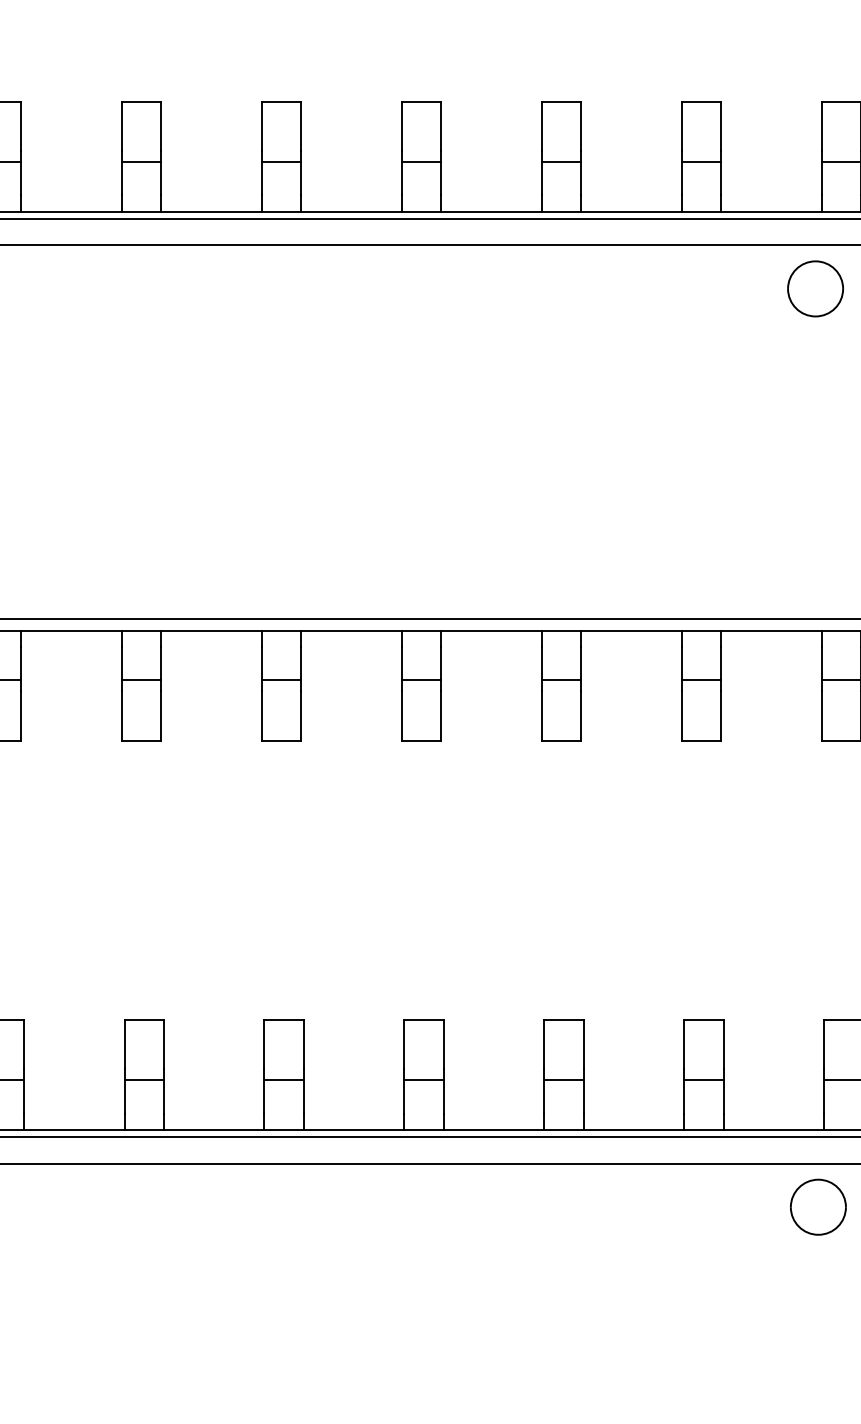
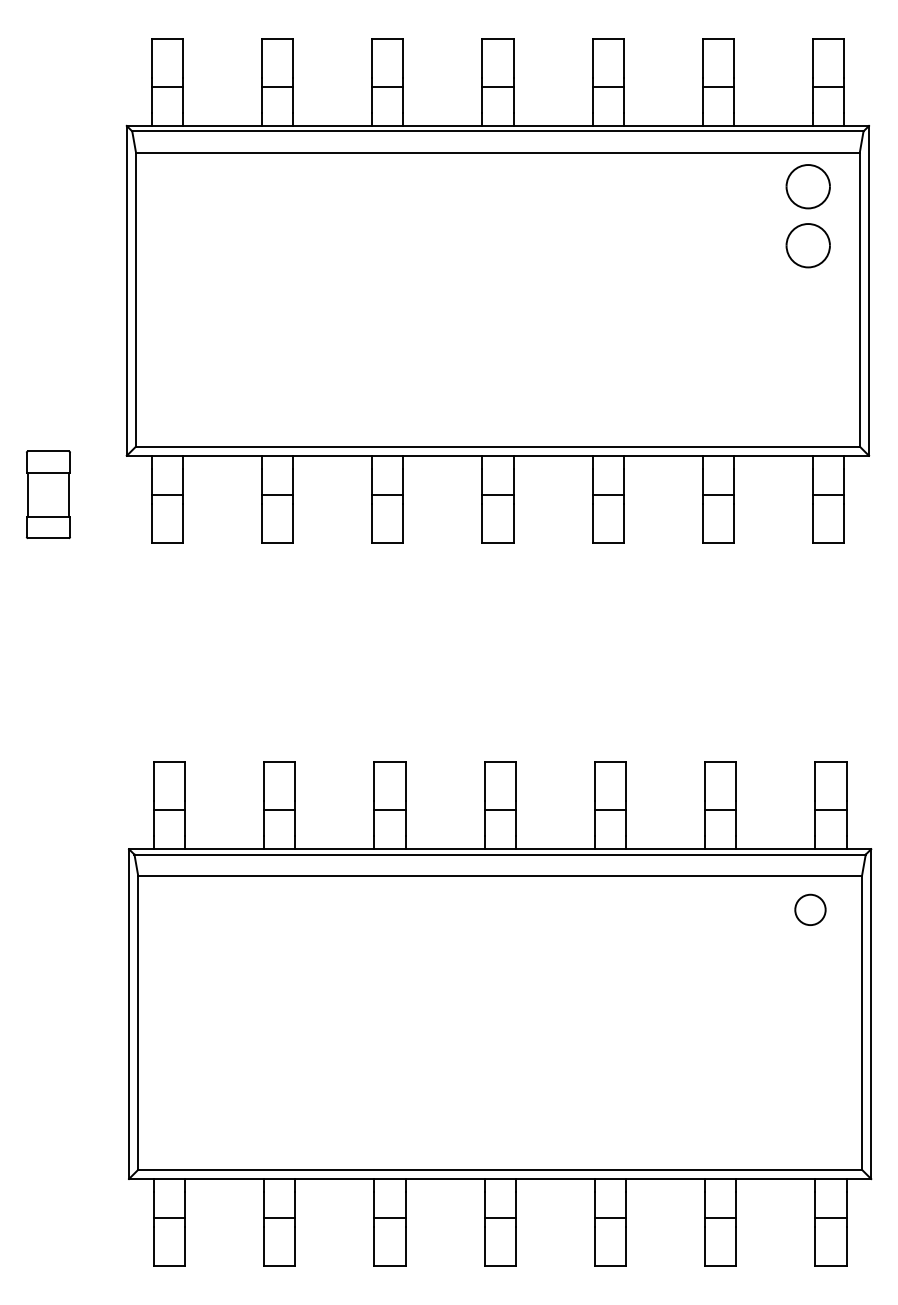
part: (814, 363) -> (807, 245), added
part: (818, 1206) -> (810, 909), size x0.7

